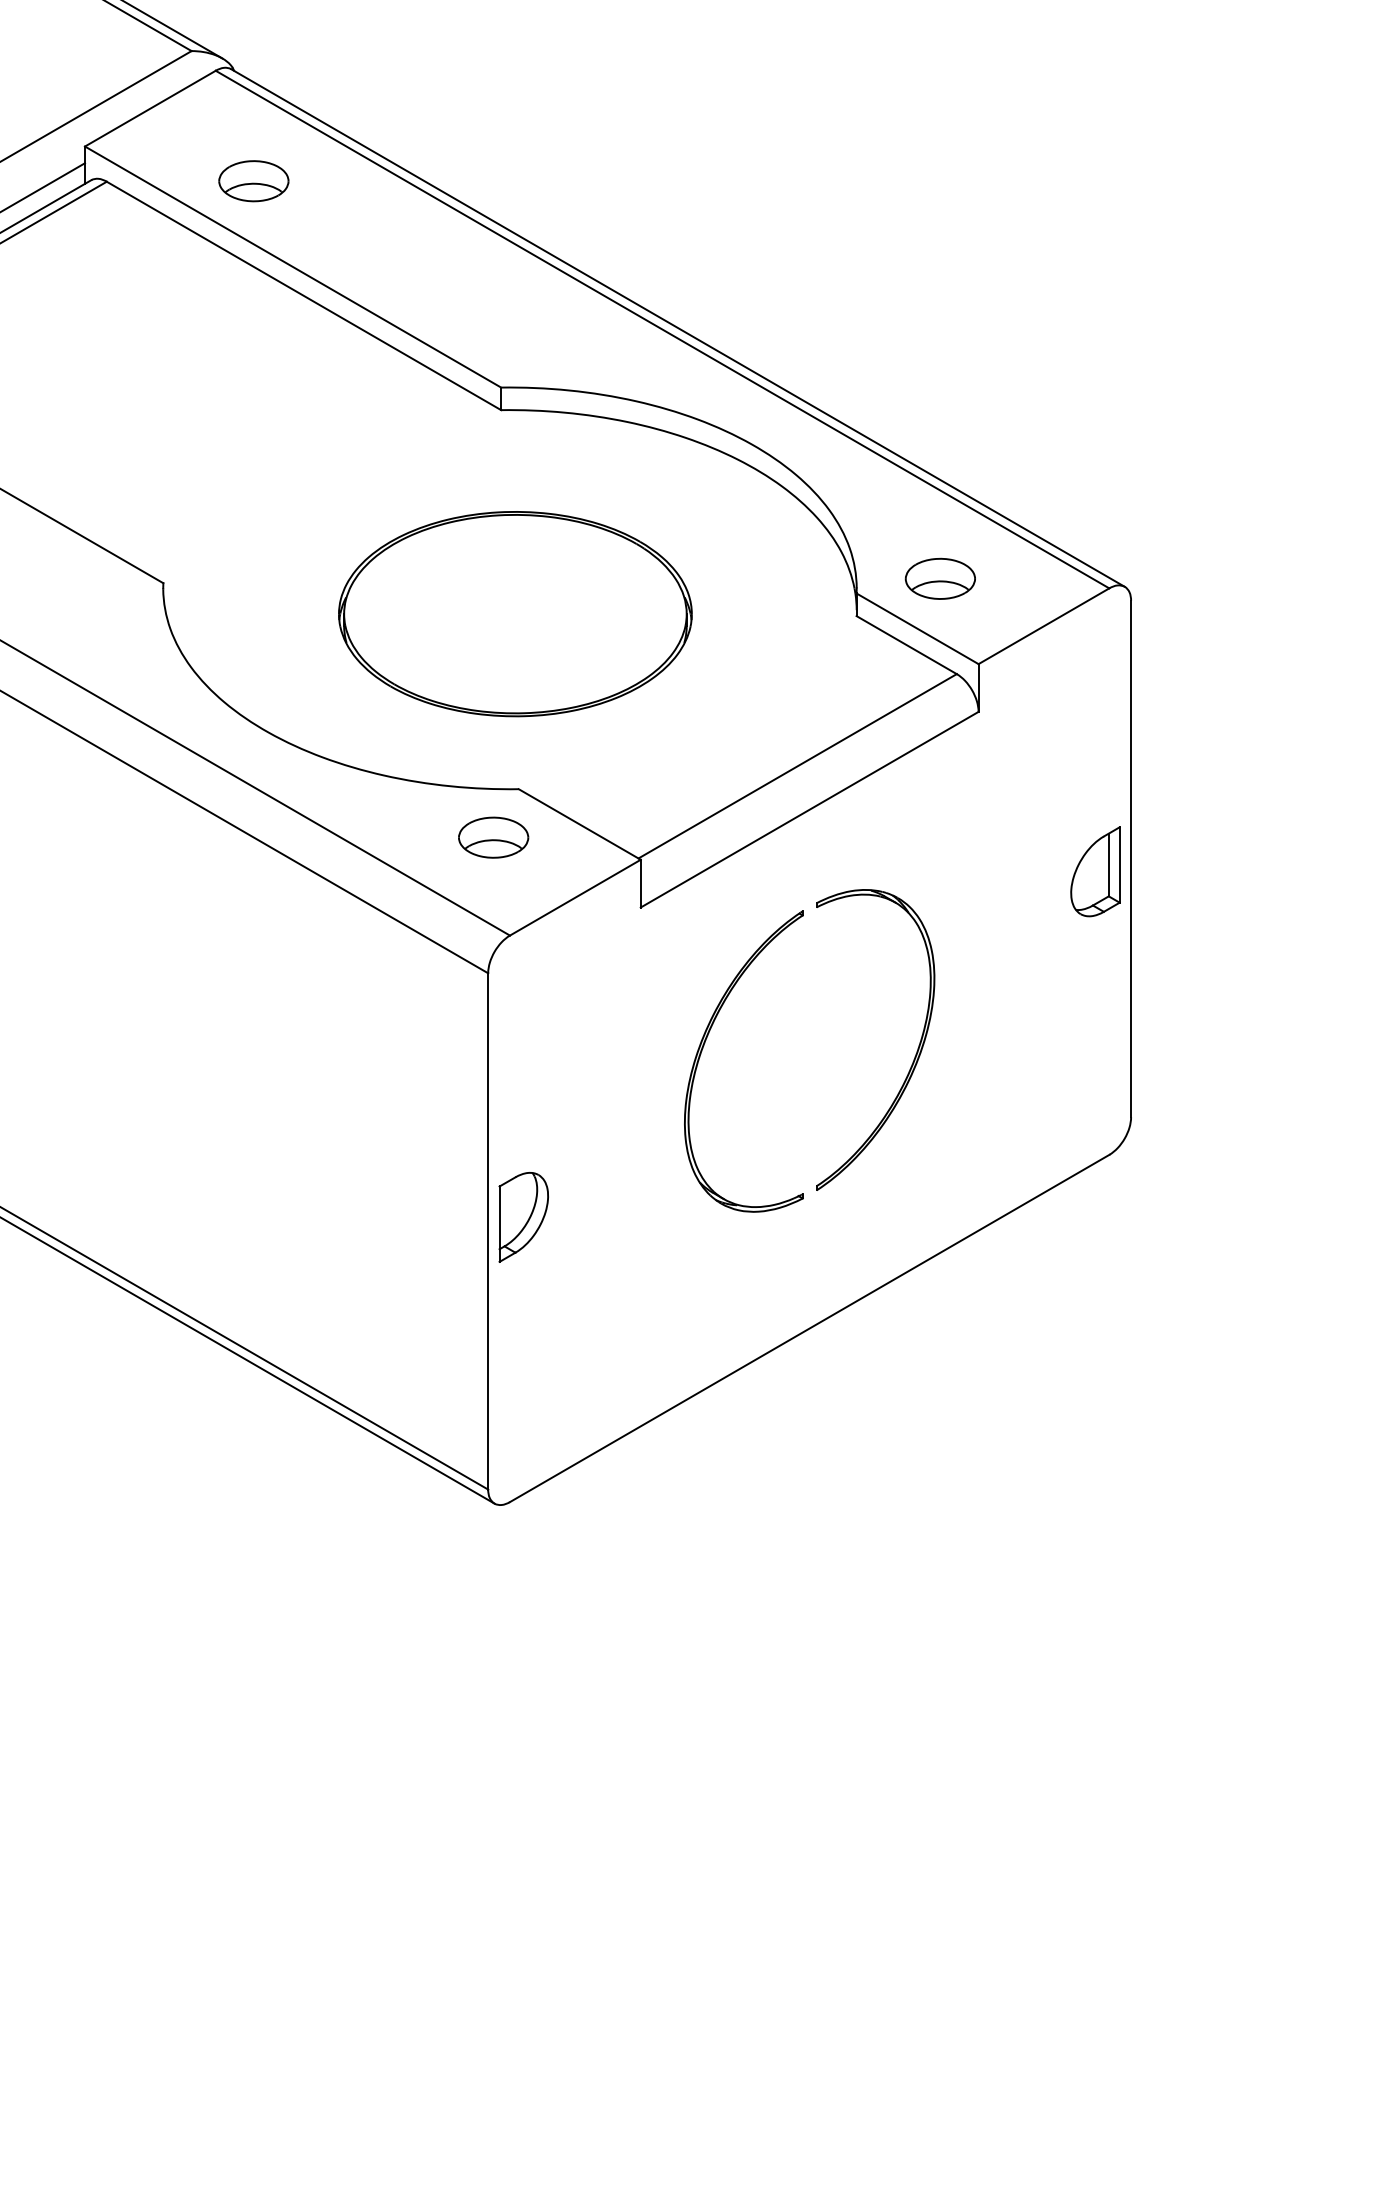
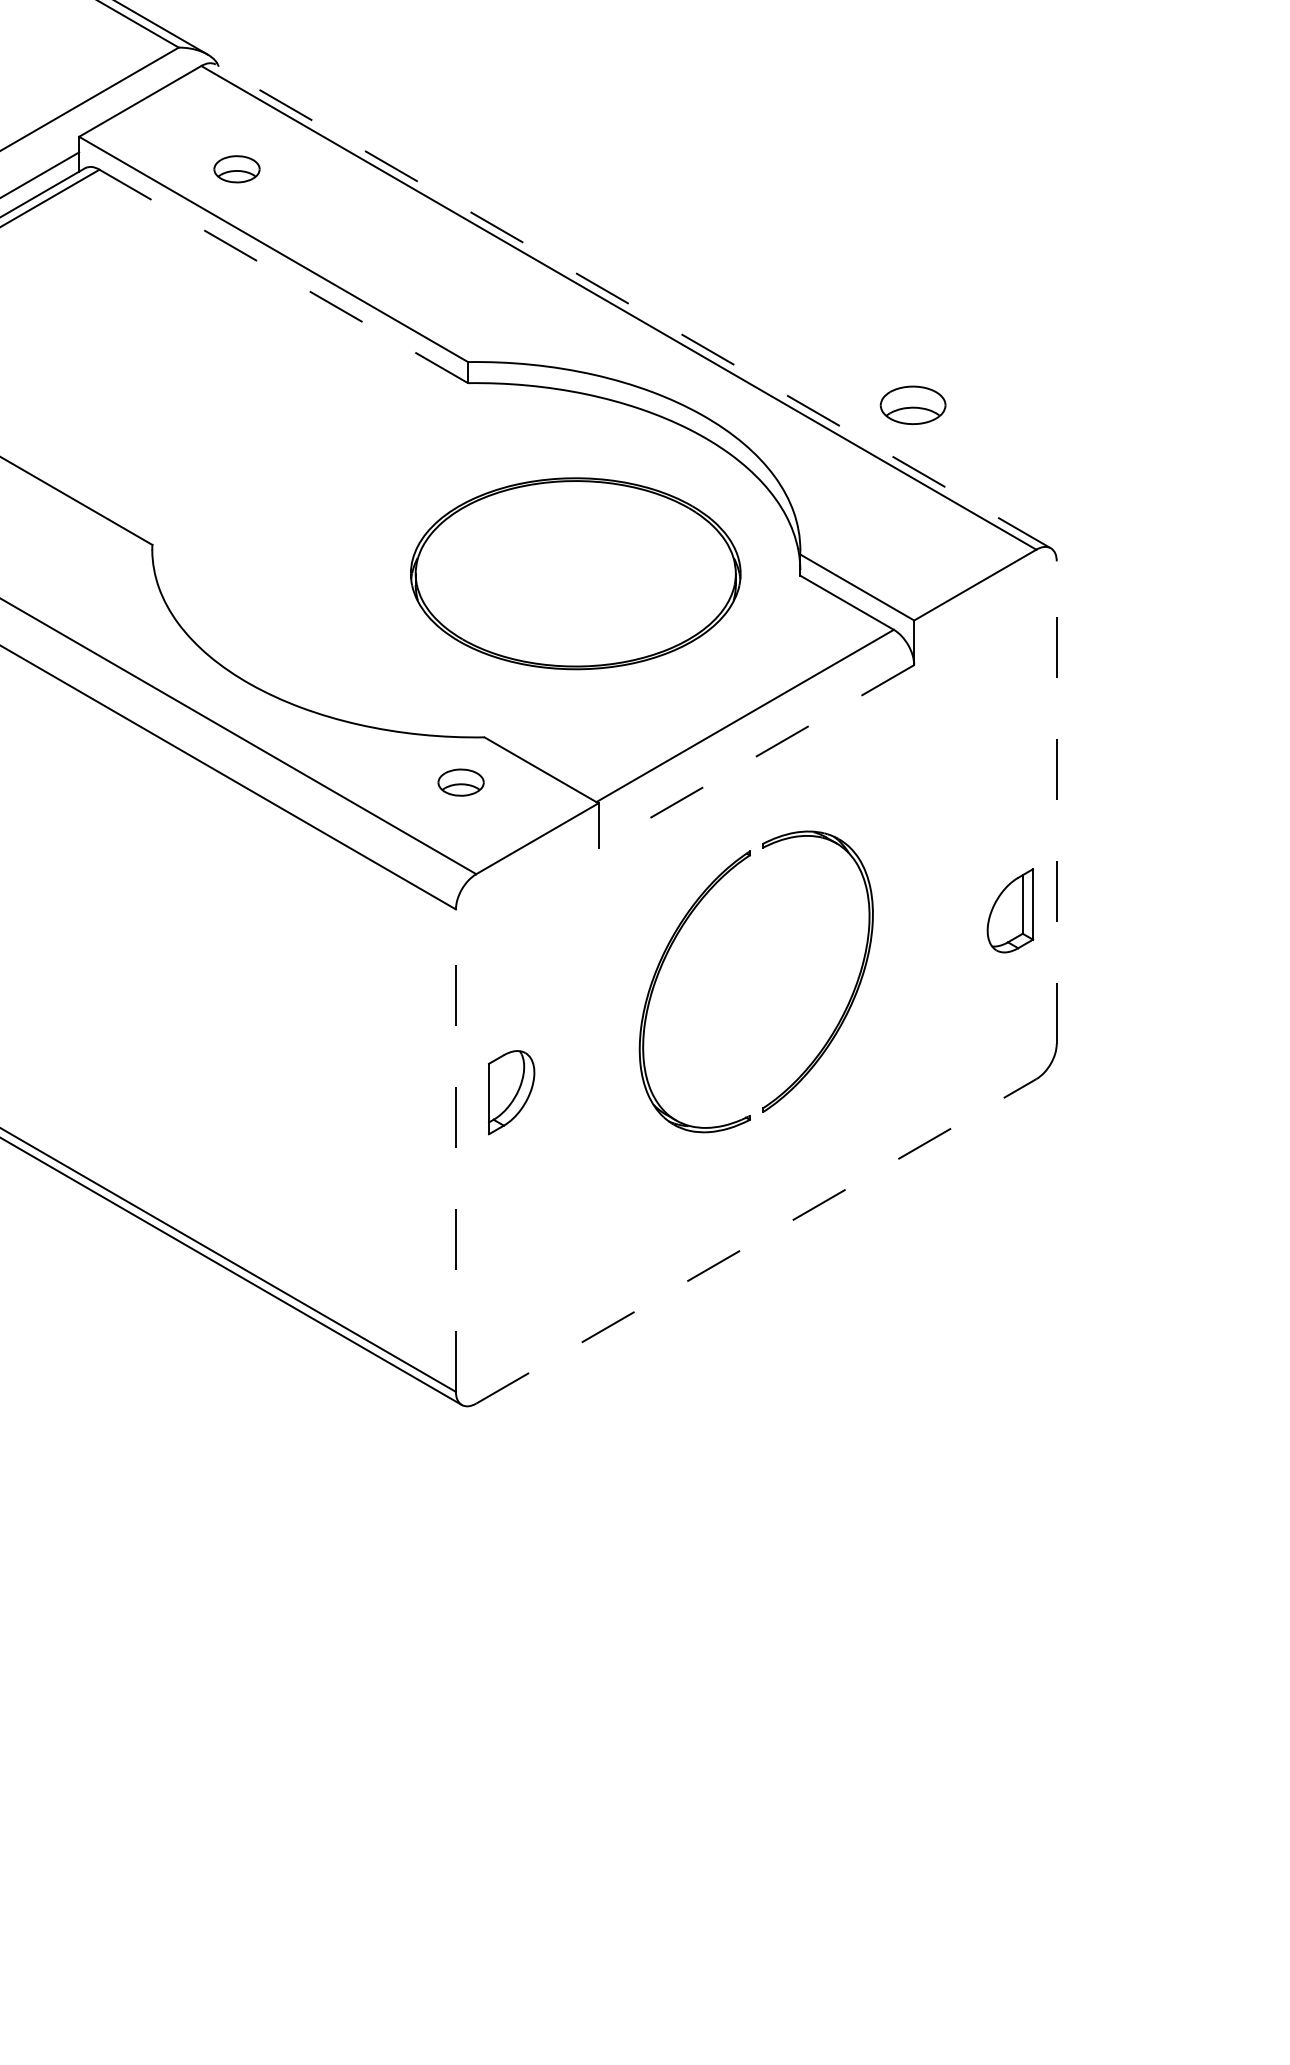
part: (253, 181) -> (236, 169), size x0.7
line: (303, 295) -> (283, 276), solid -> dashed
line: (677, 327) -> (632, 305), solid -> dashed
part: (939, 578) -> (912, 404), moved
part: (515, 614) -> (575, 574), moved
line: (809, 809) -> (756, 756), solid -> dashed
part: (493, 837) -> (460, 782), size x0.7
line: (1131, 858) -> (1057, 802), solid -> dashed
part: (1095, 871) -> (1010, 910), moved
part: (523, 1217) -> (511, 1092), moved
line: (488, 1230) -> (456, 1149), solid -> dashed
line: (810, 1328) -> (757, 1241), solid -> dashed

